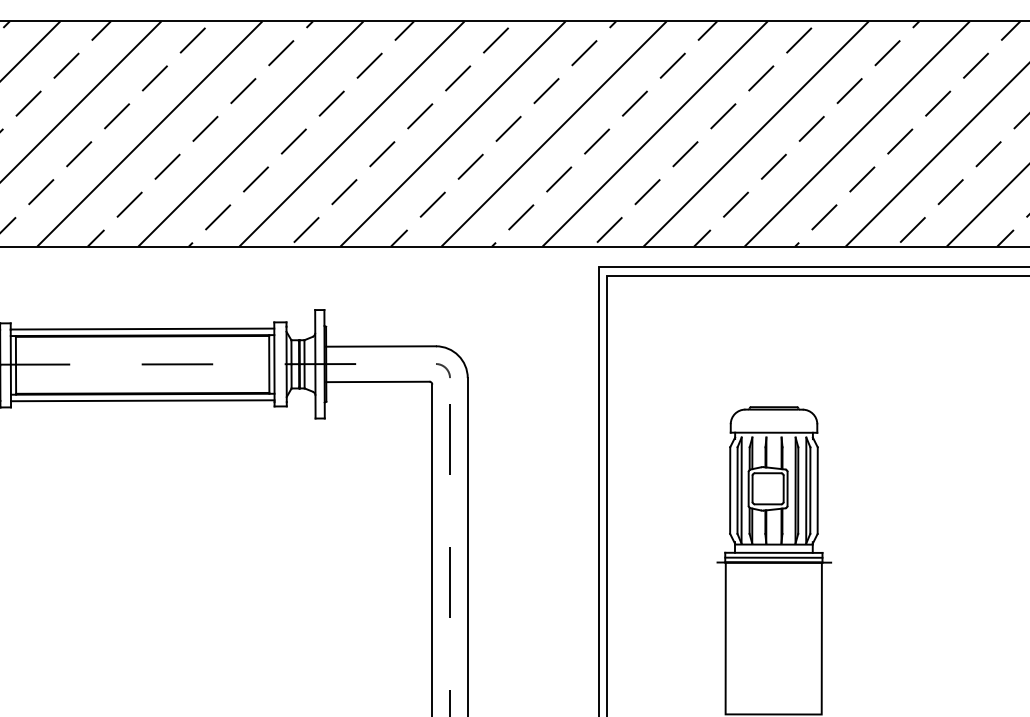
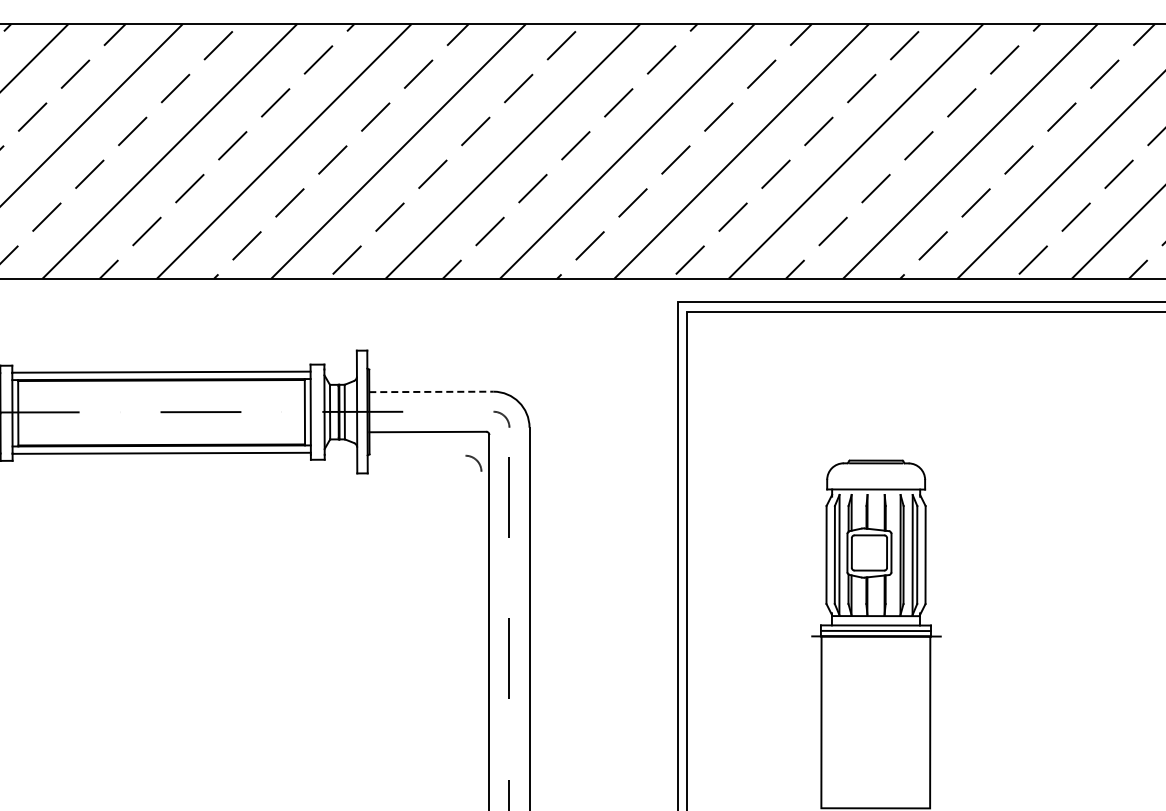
line: (381, 346) -> (431, 391), solid -> dashed
arc: (420, 407) -> (475, 460), added

